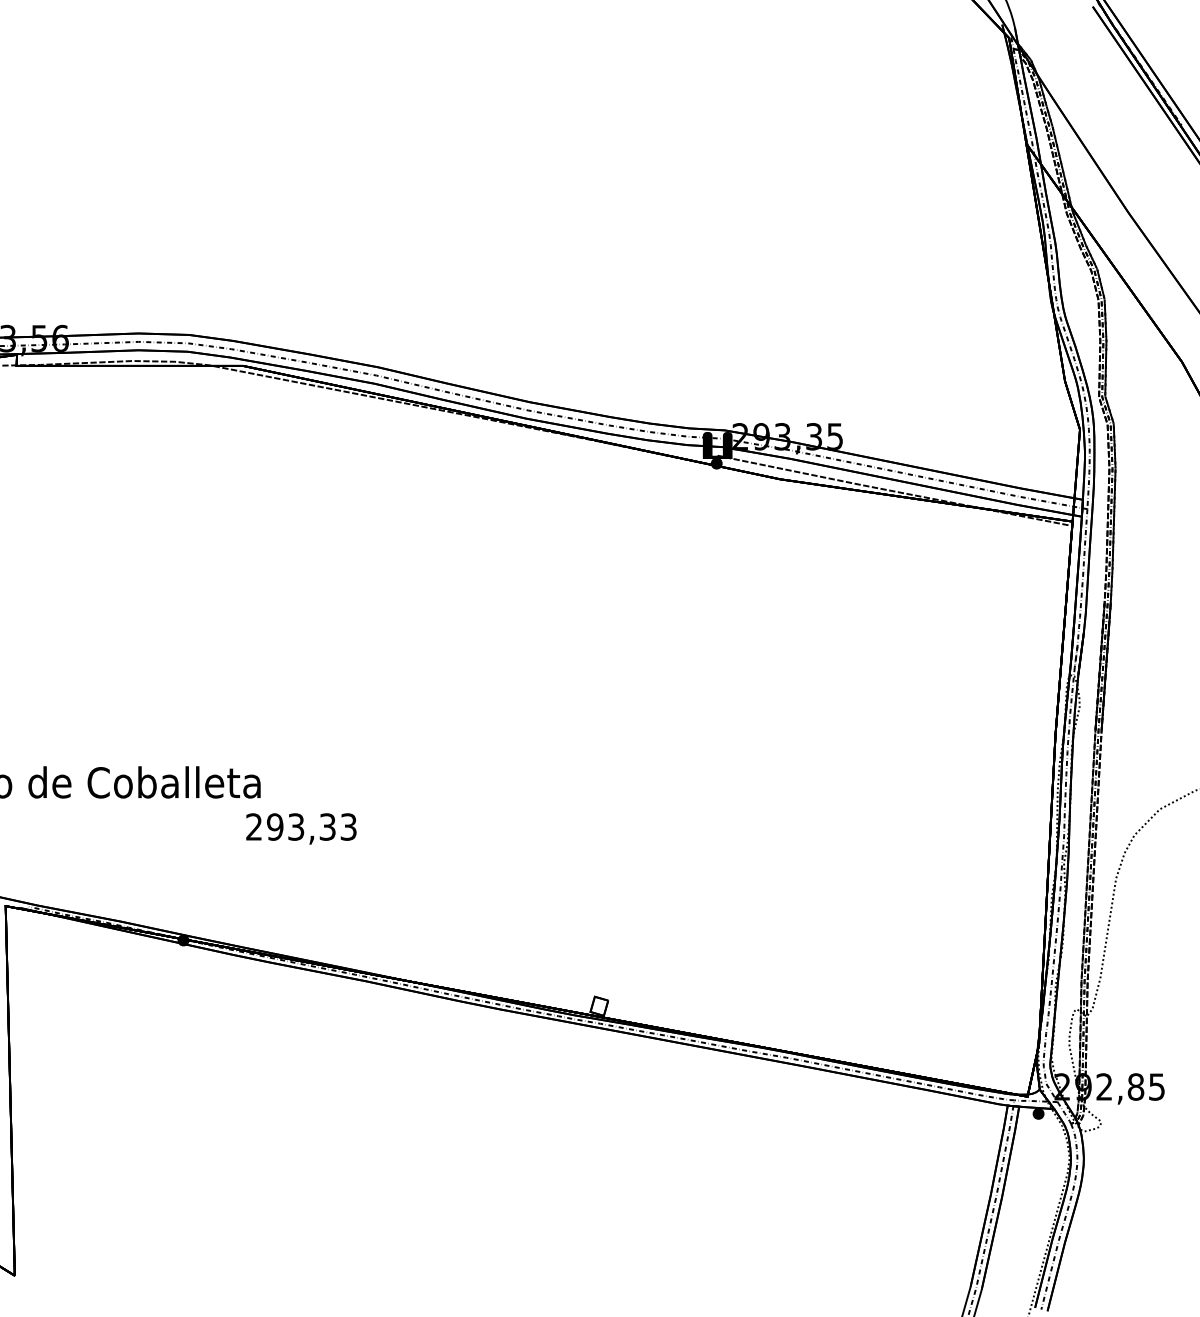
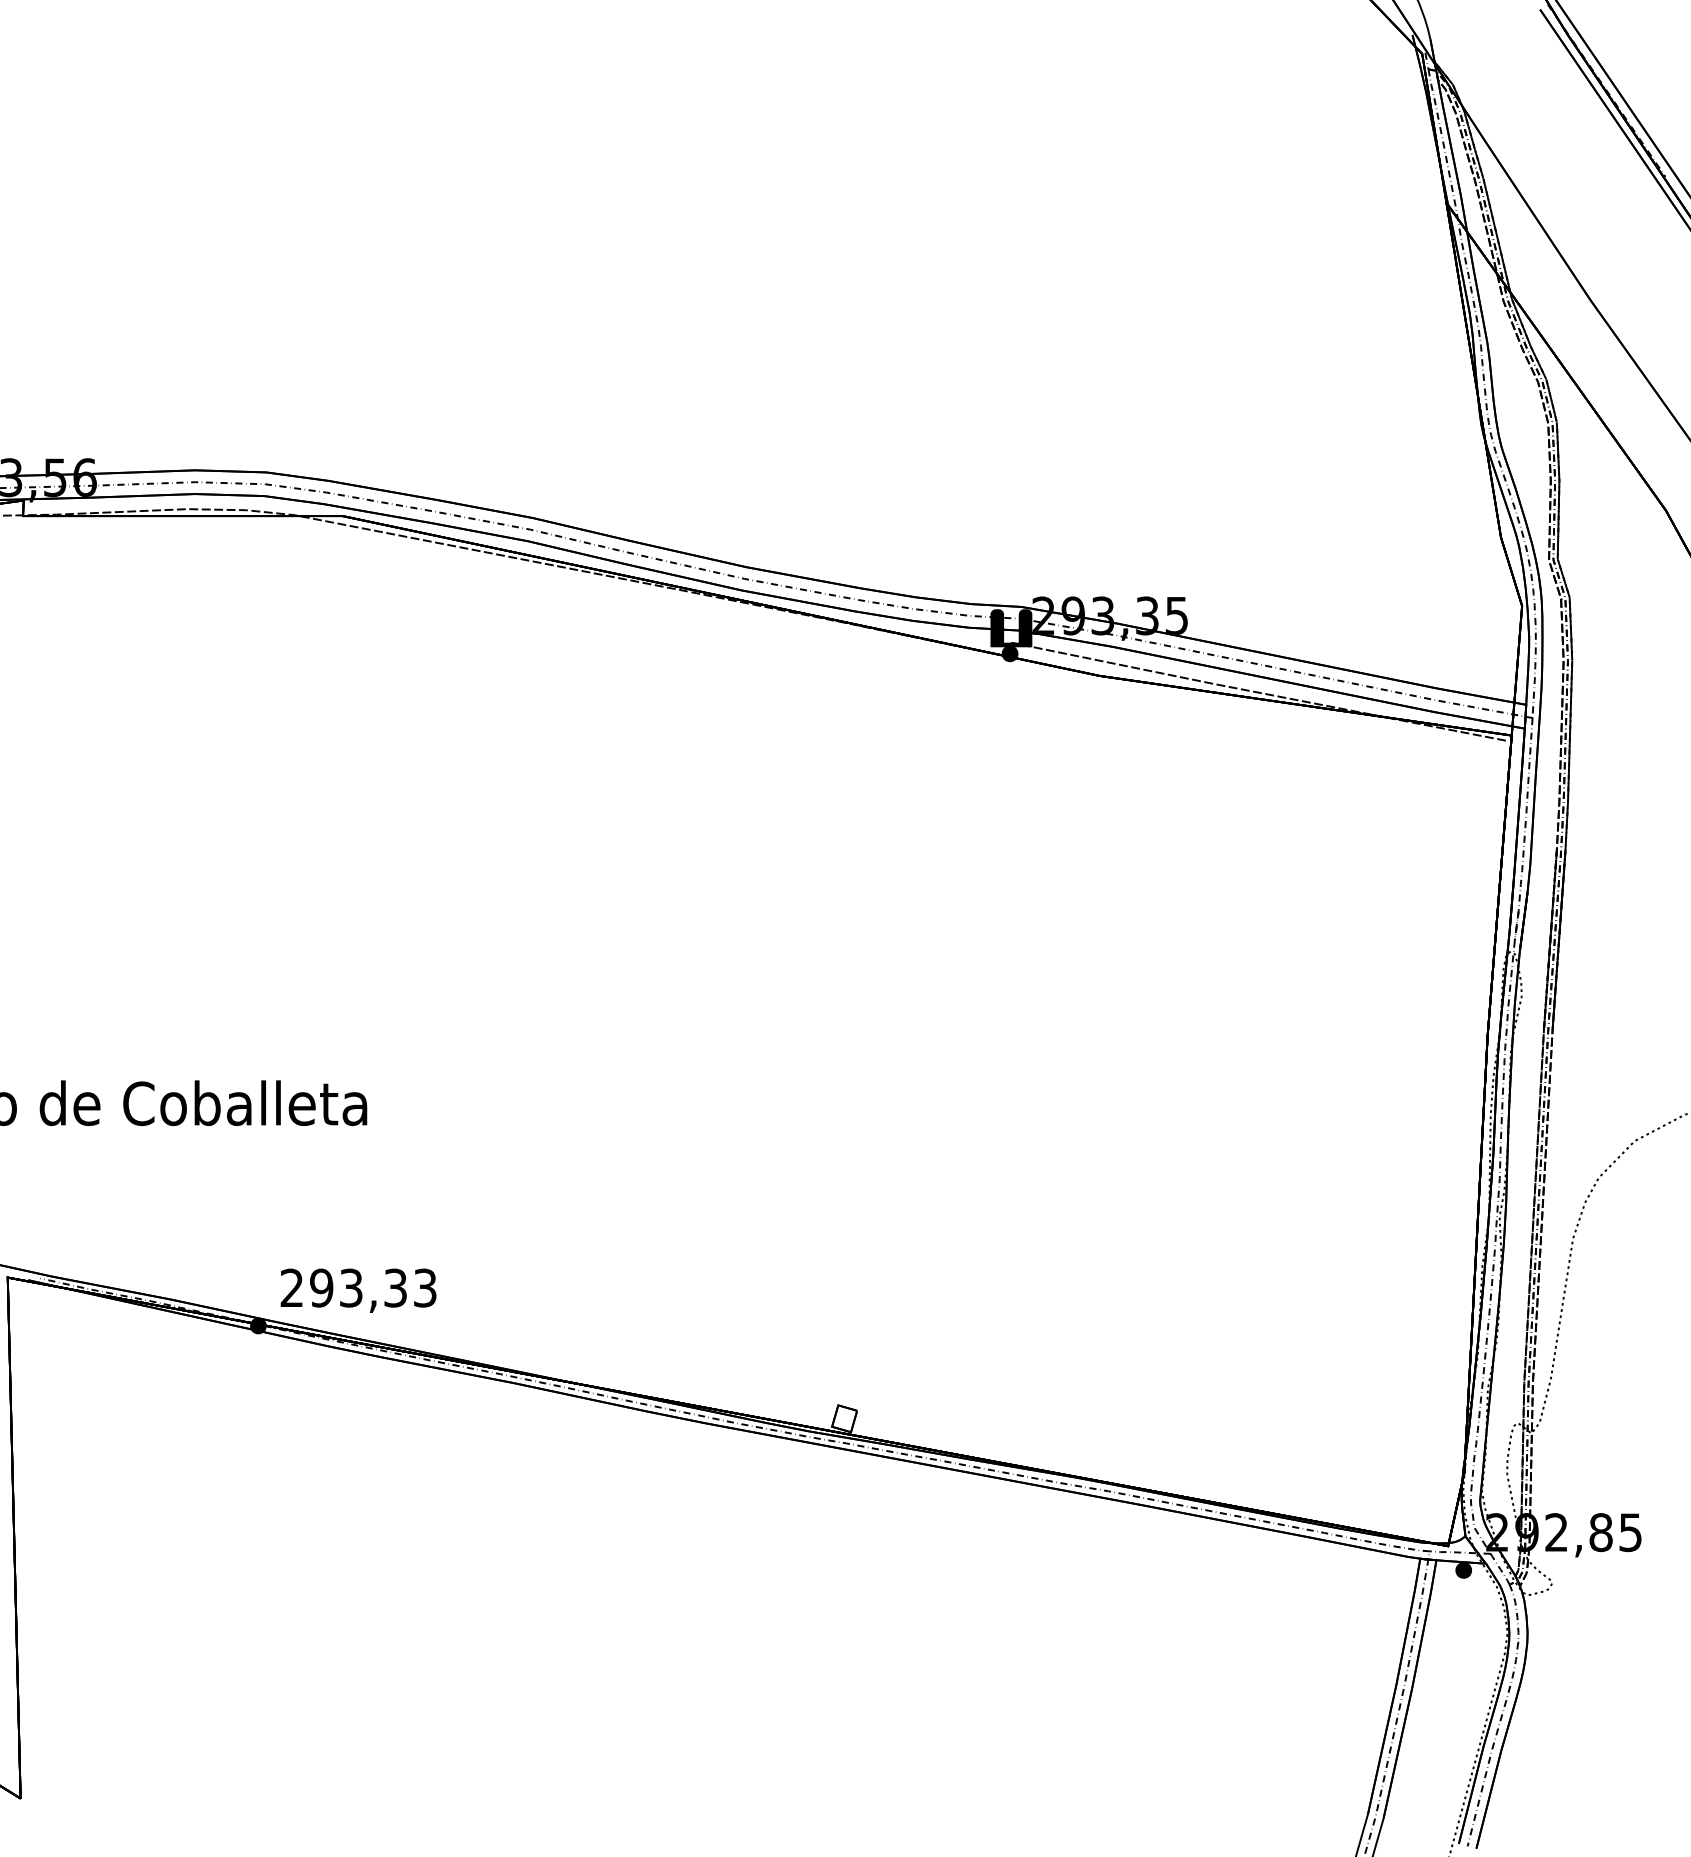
text: (301, 828) -> (358, 1290), moved

